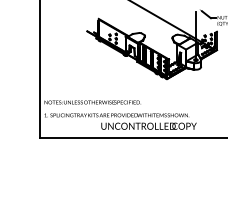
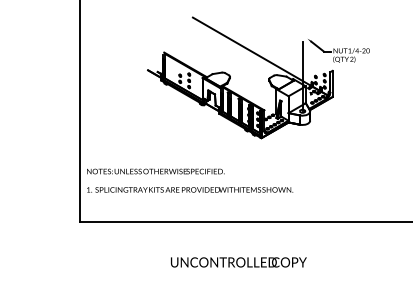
text: (148, 126) -> (238, 262), moved

